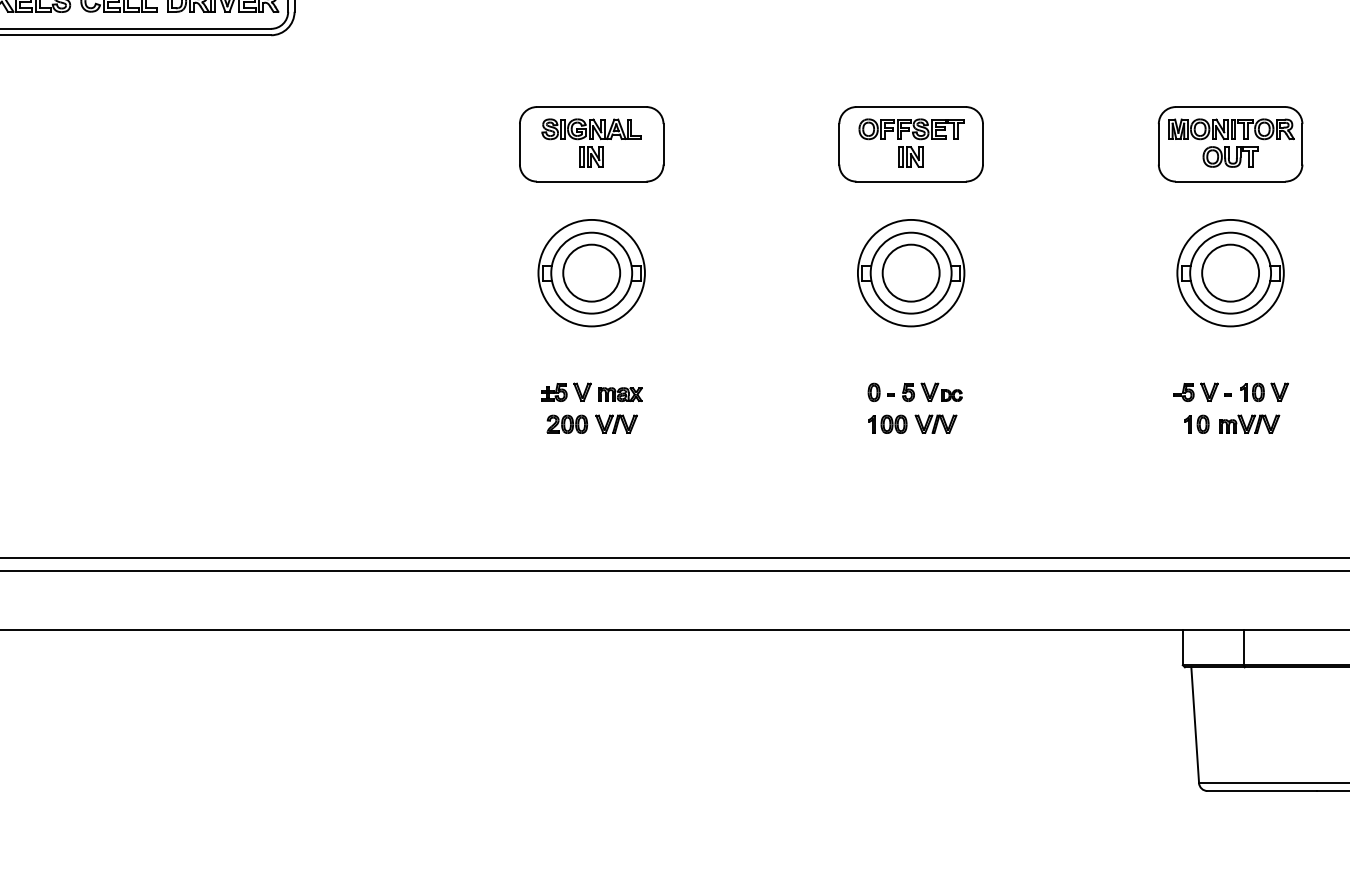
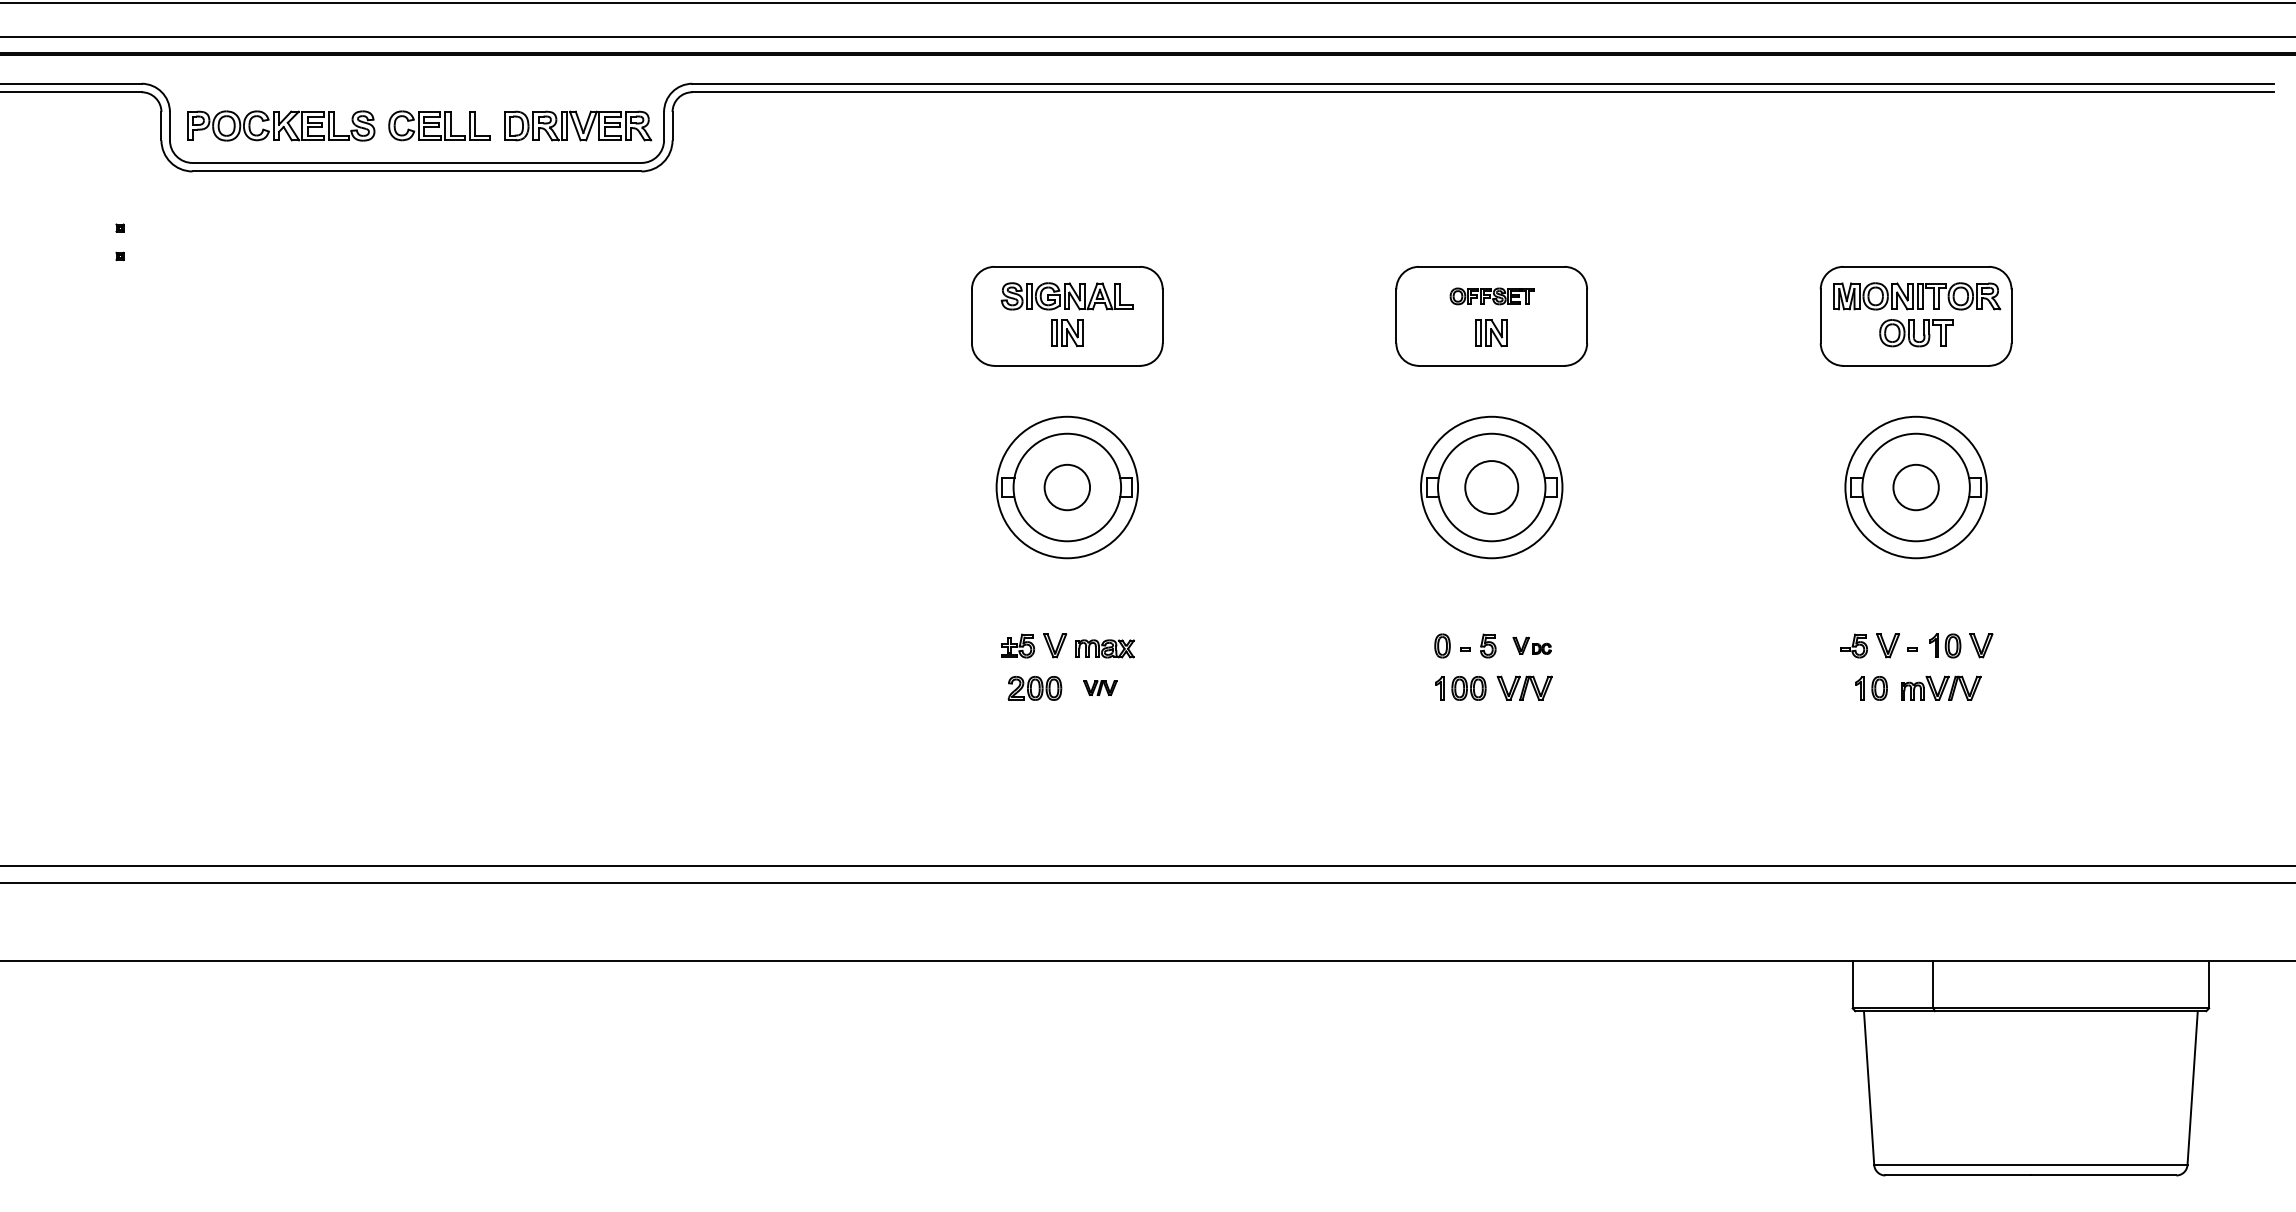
part: (910, 129) -> (1491, 296), size x0.6
circle: (591, 273) -> (1067, 487), size x0.6
circle: (910, 273) -> (1491, 487), size x0.7
circle: (1230, 273) -> (1915, 487), size x0.6
part: (941, 392) -> (1531, 645), size x0.7
part: (616, 423) -> (1100, 687), size x0.6

